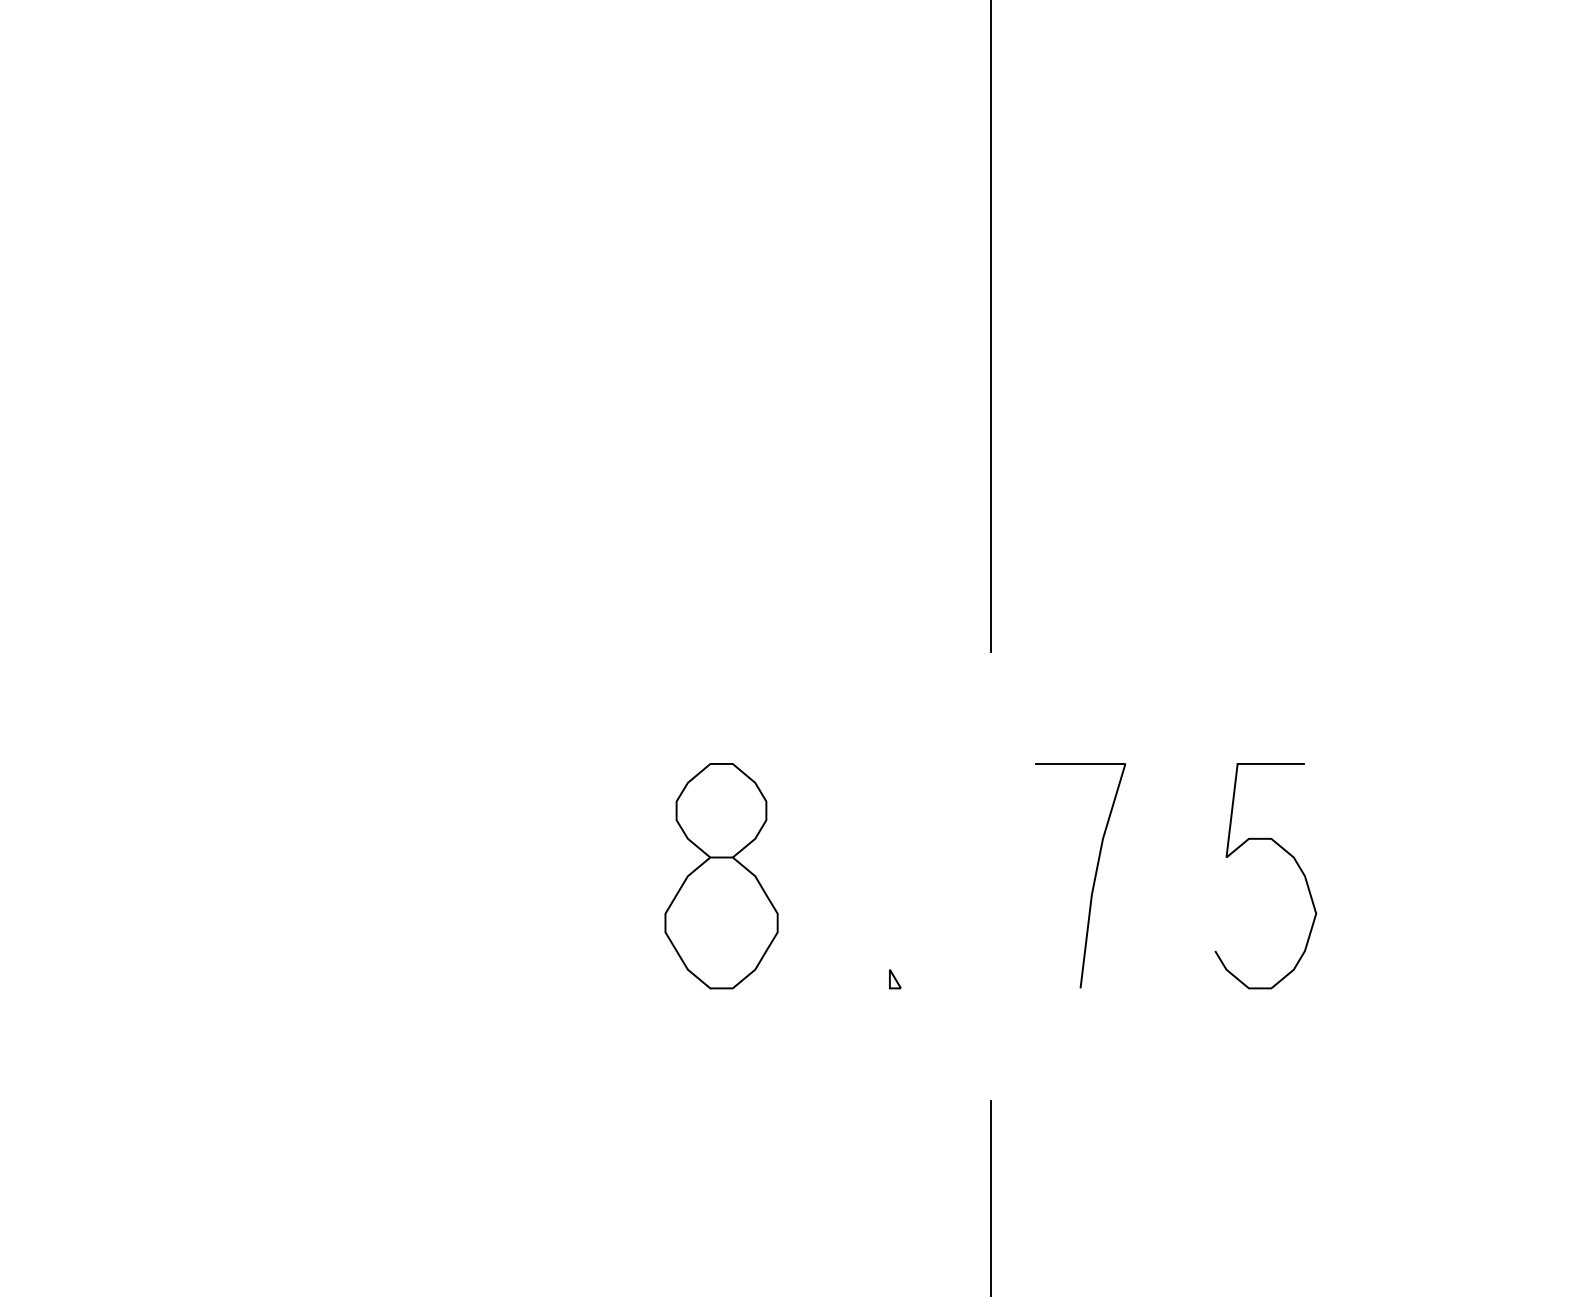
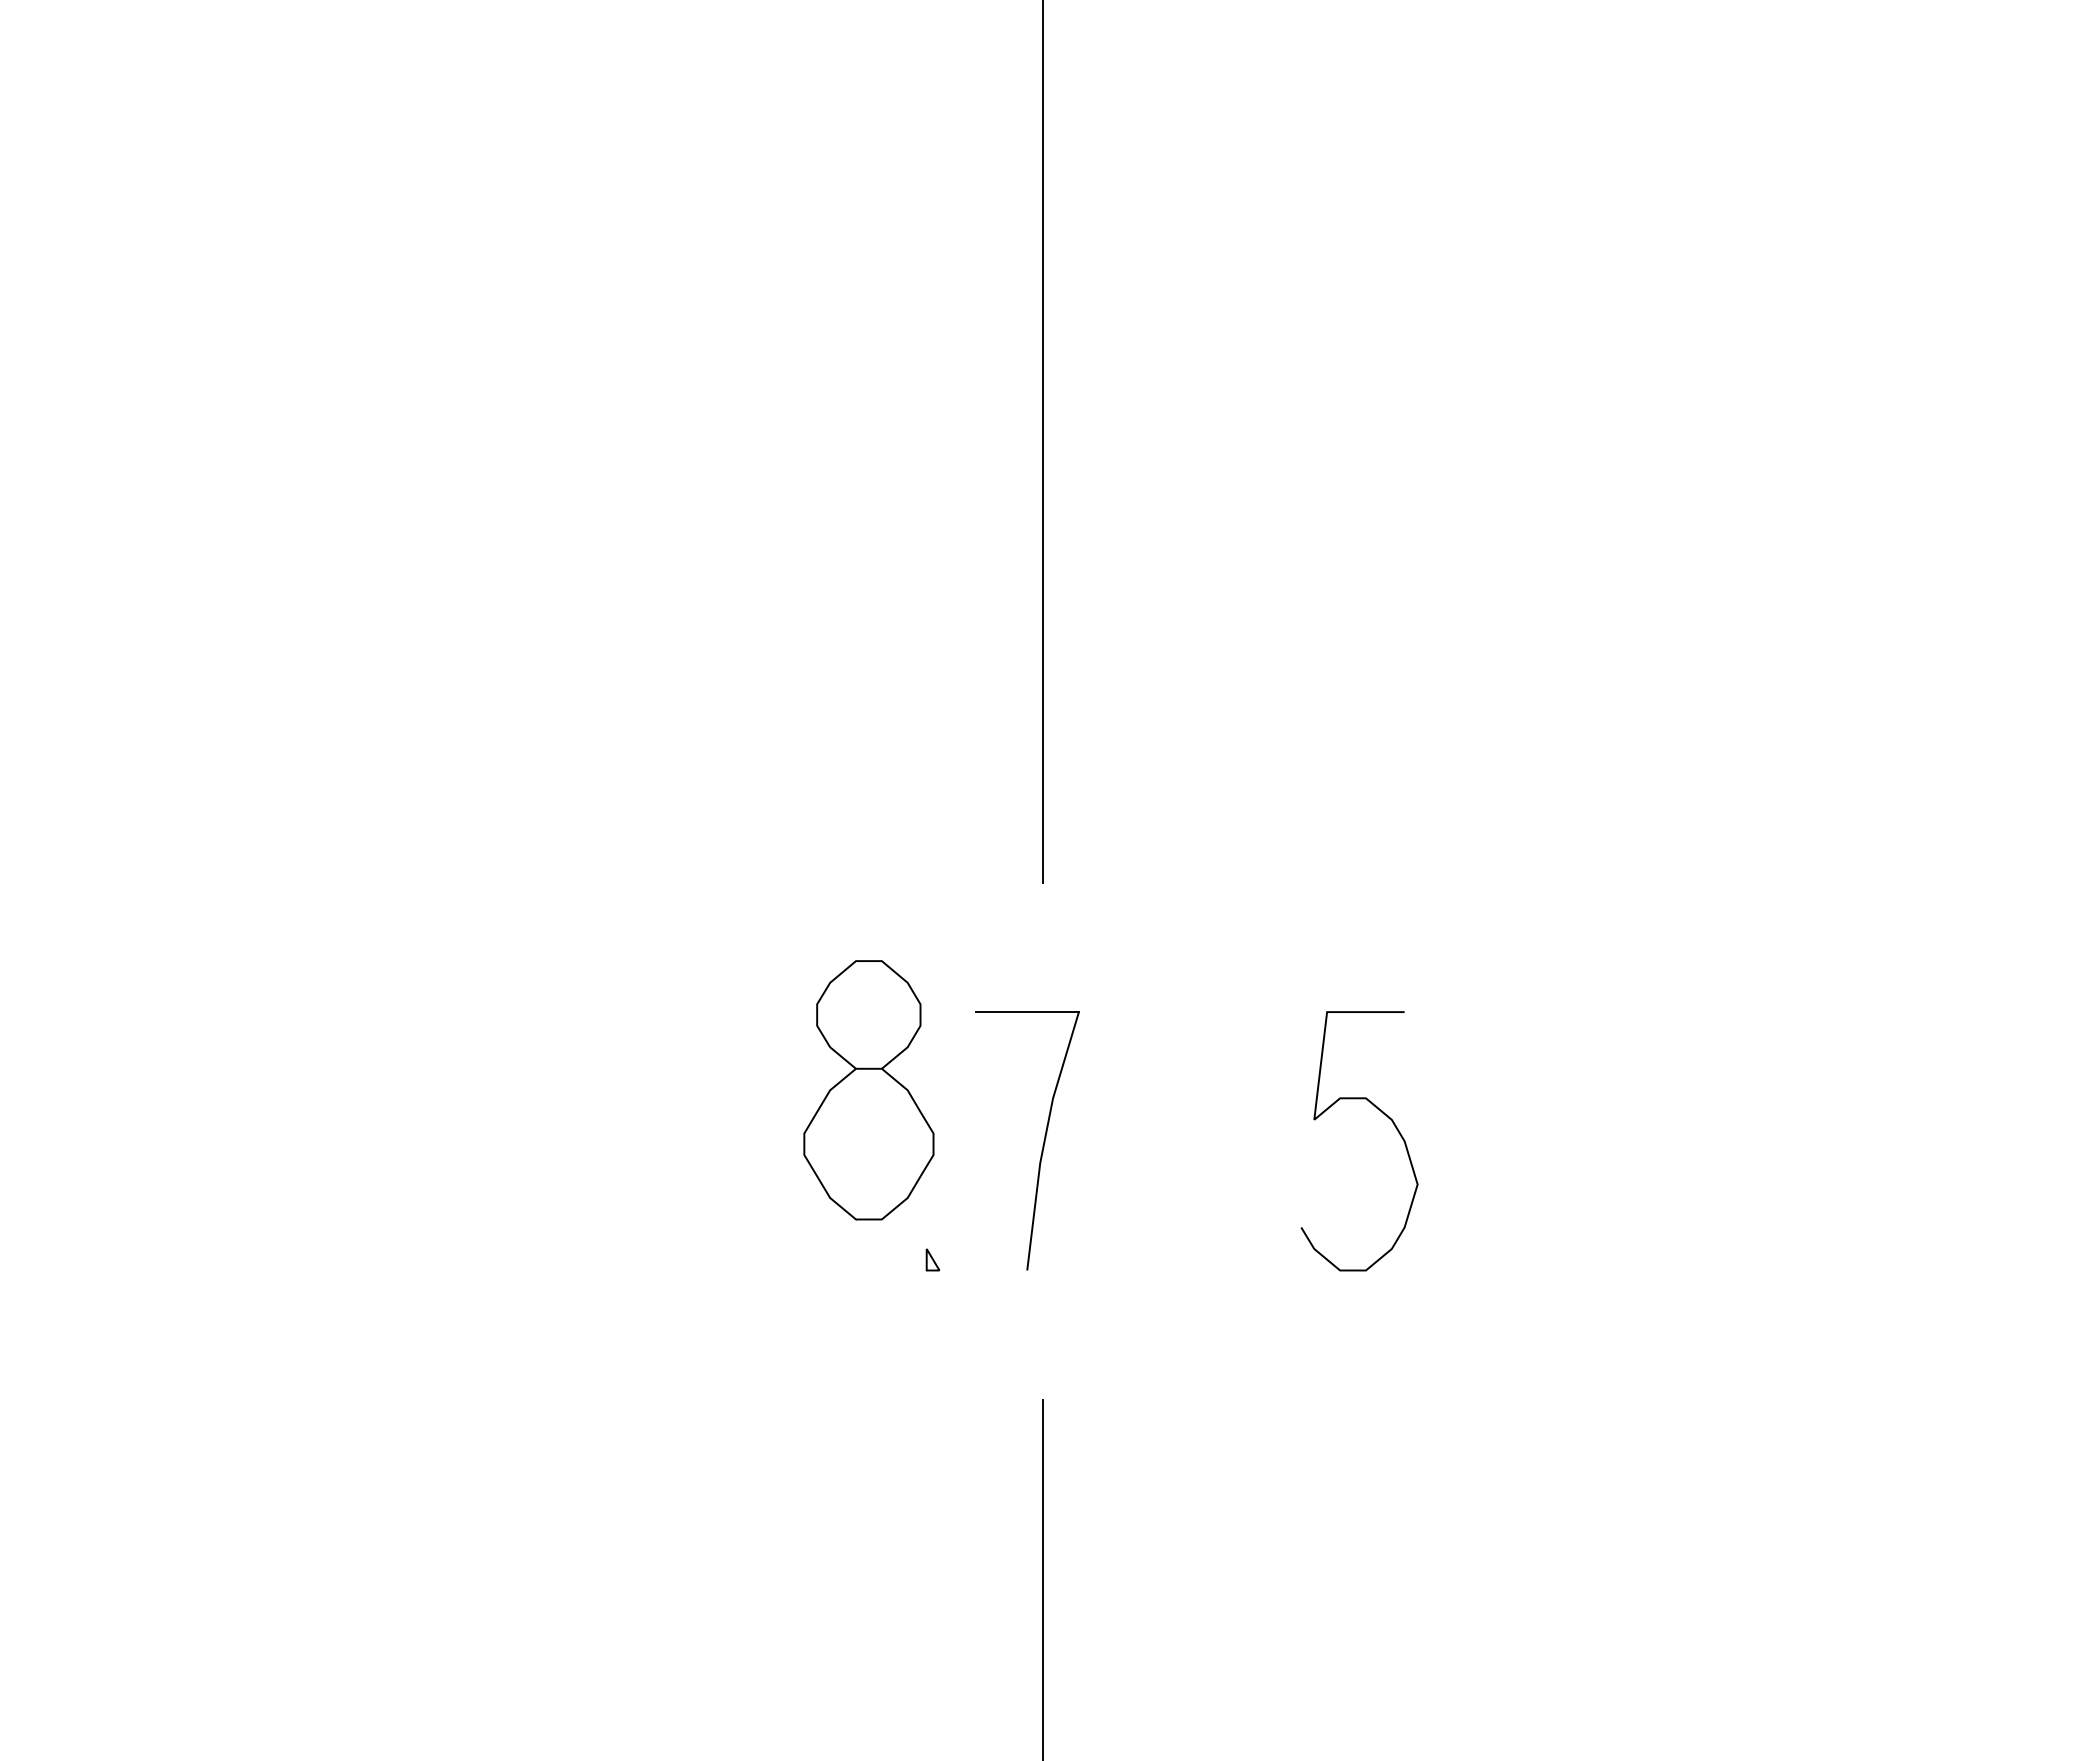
part: (721, 876) -> (868, 1090), moved
part: (1093, 879) -> (1042, 1145), moved

